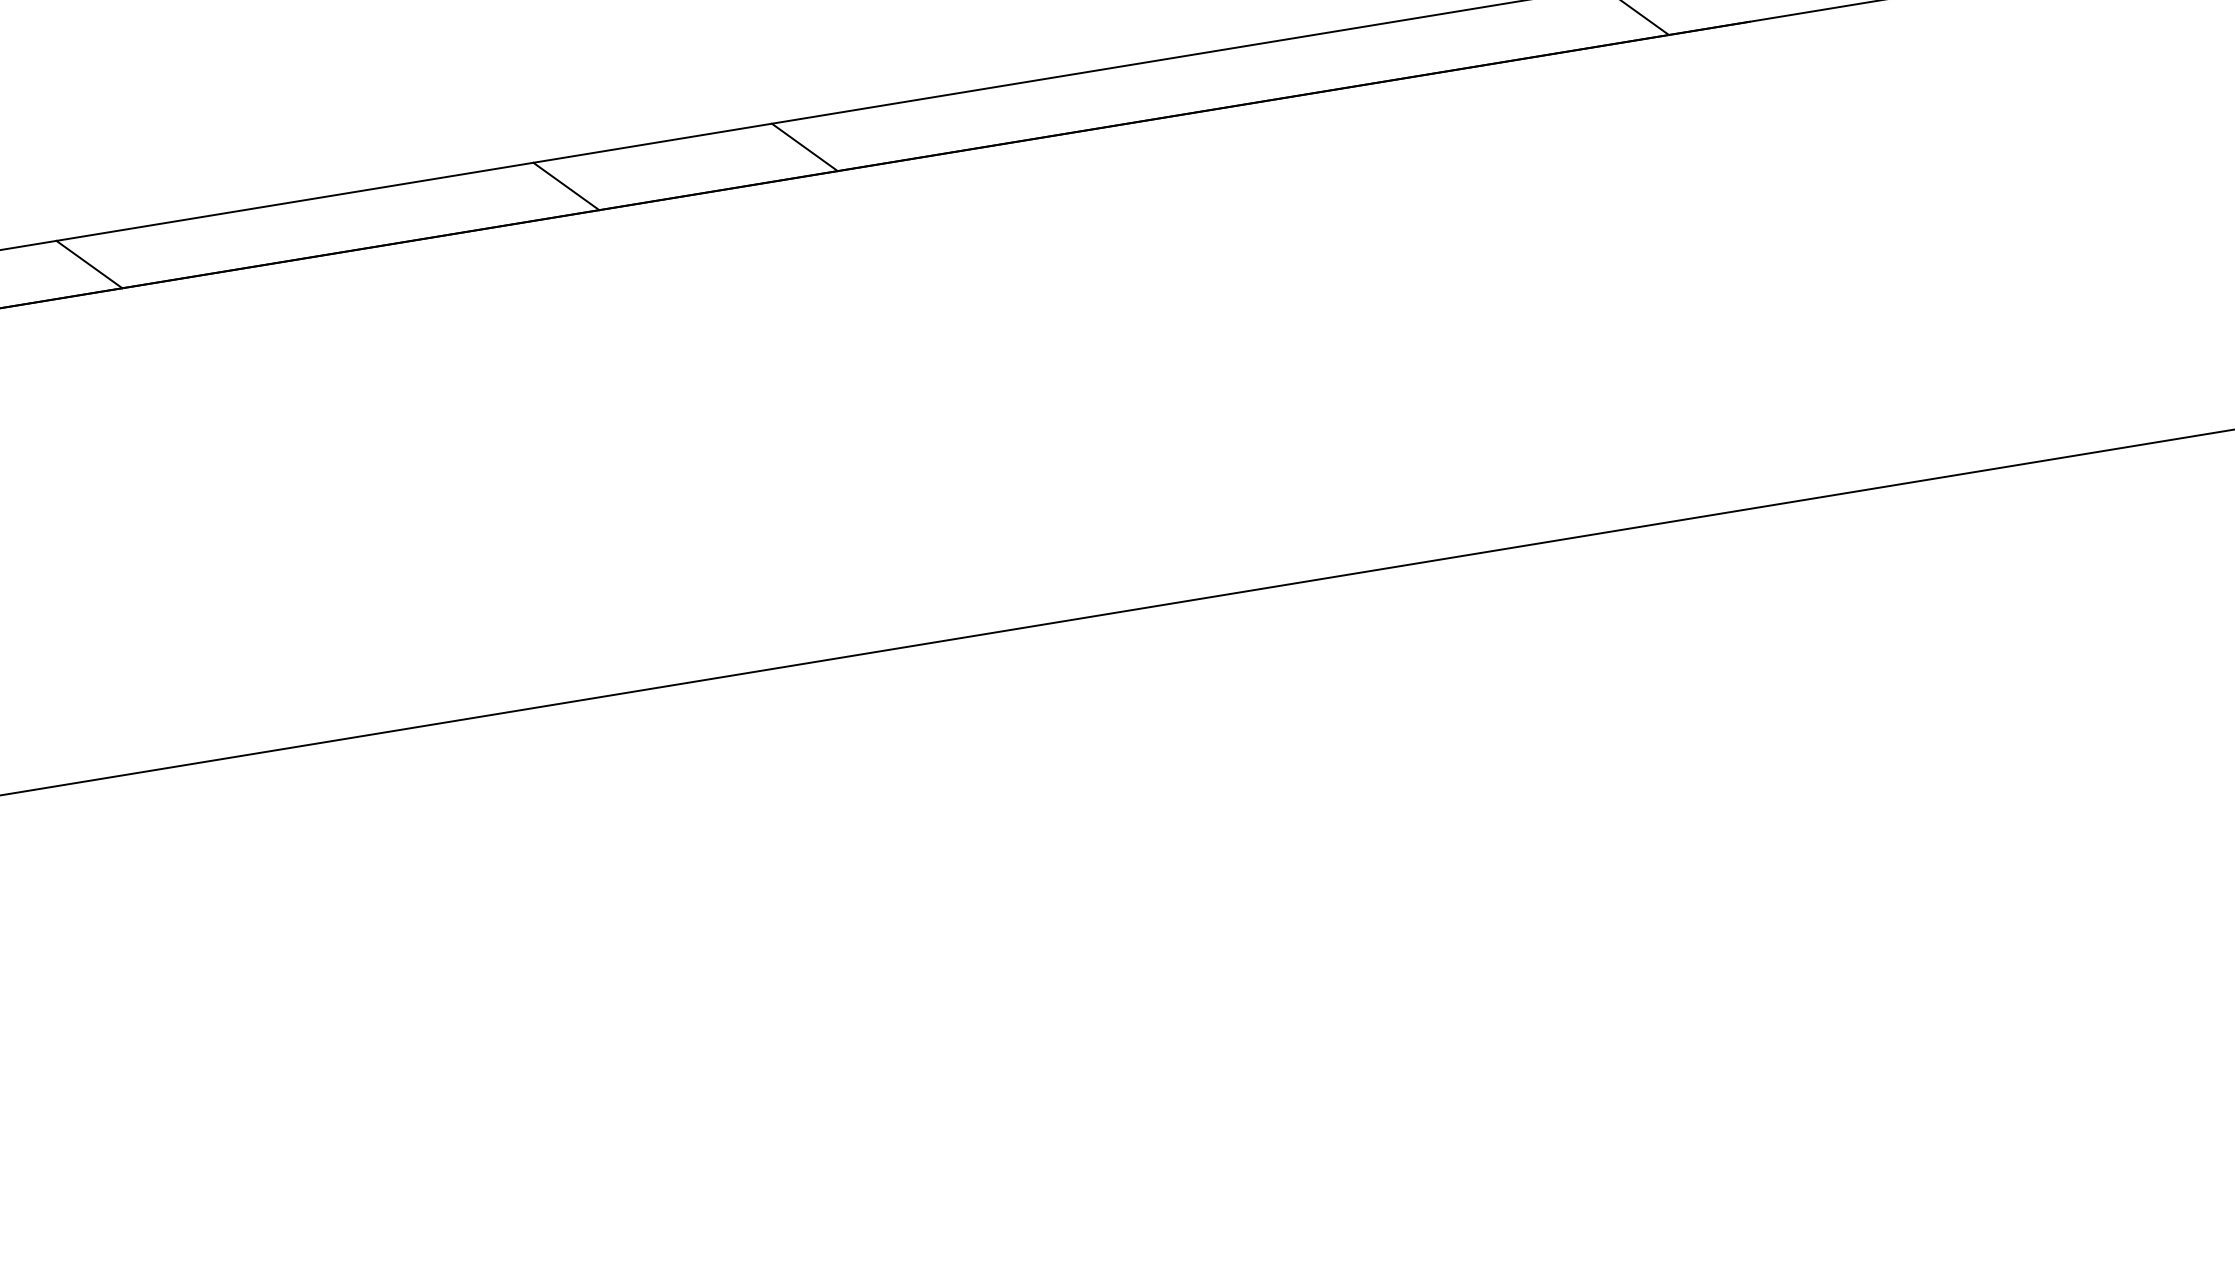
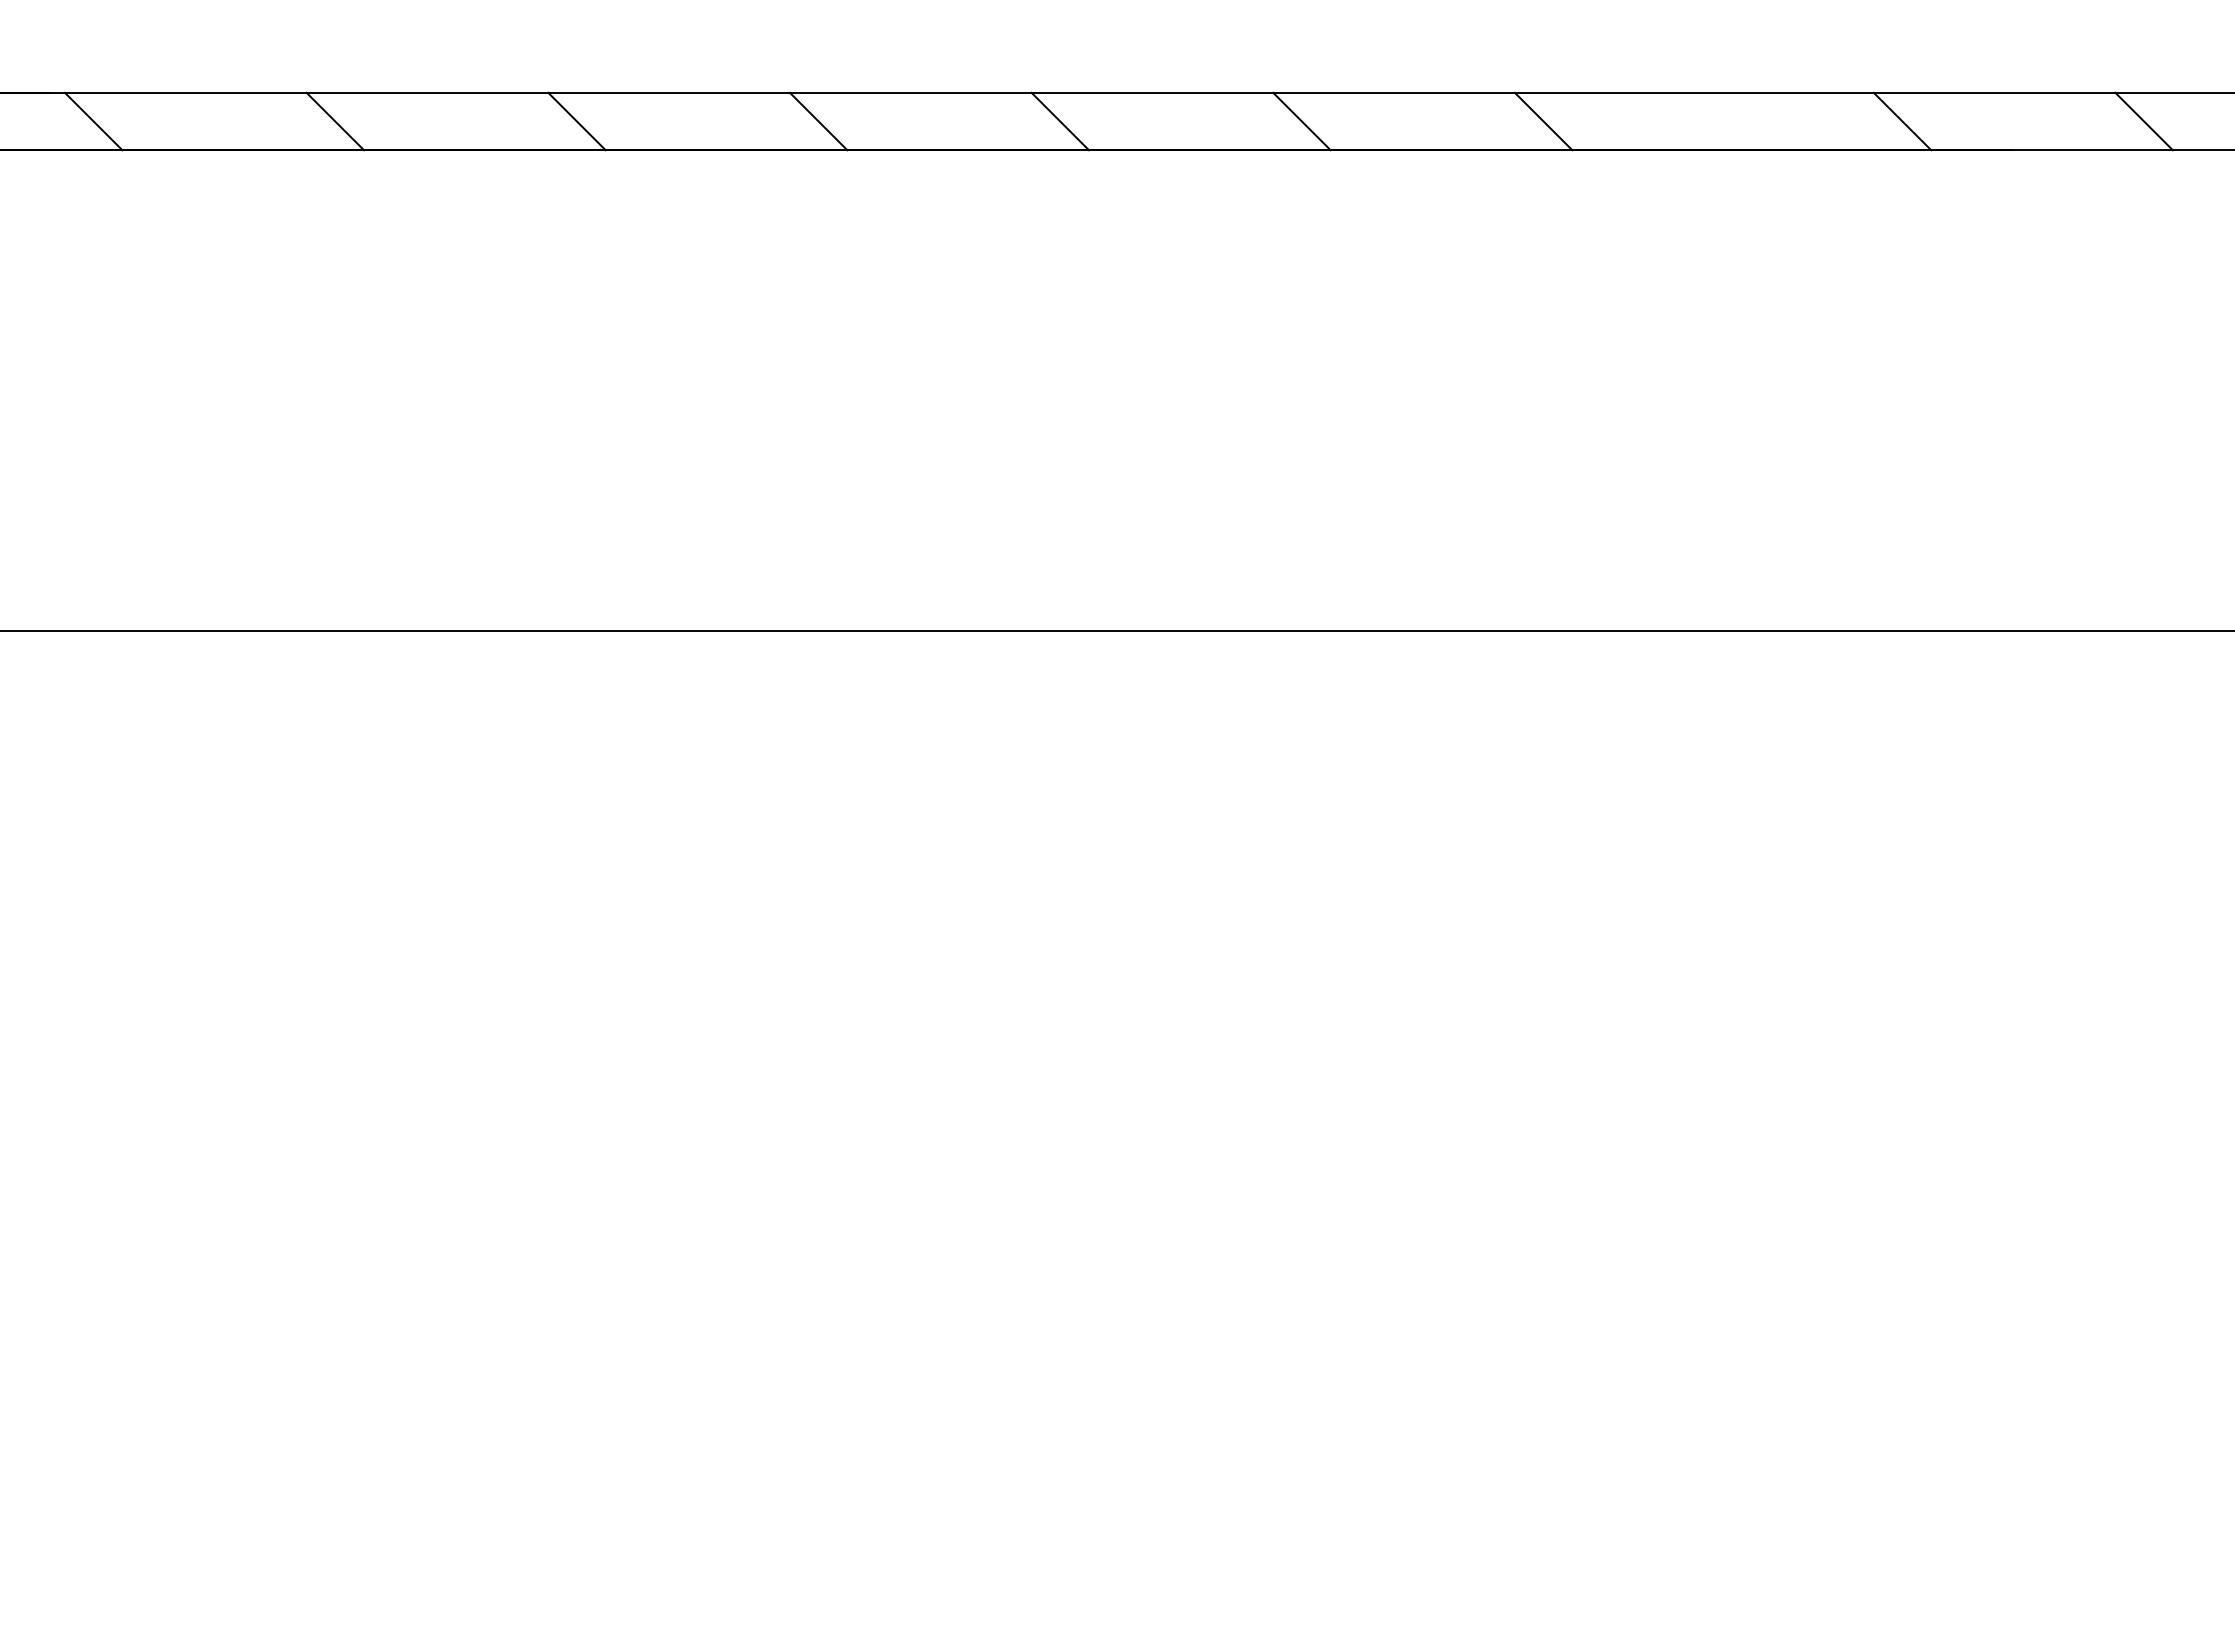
line: (1281, 69) -> (1543, 121), added
line: (1042, 108) -> (1301, 121), added
line: (327, 225) -> (576, 121), added

